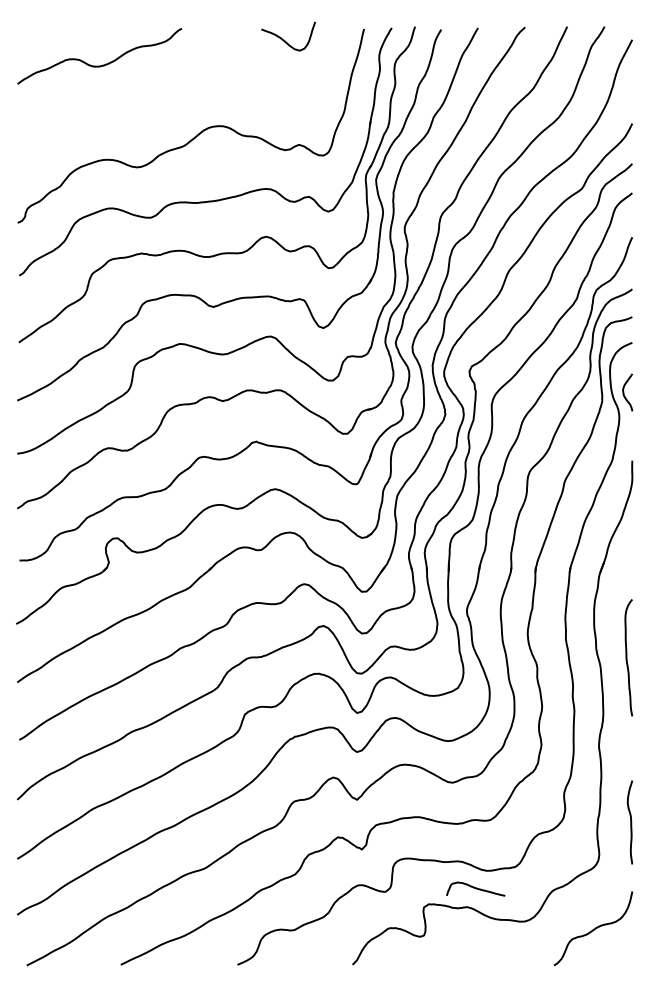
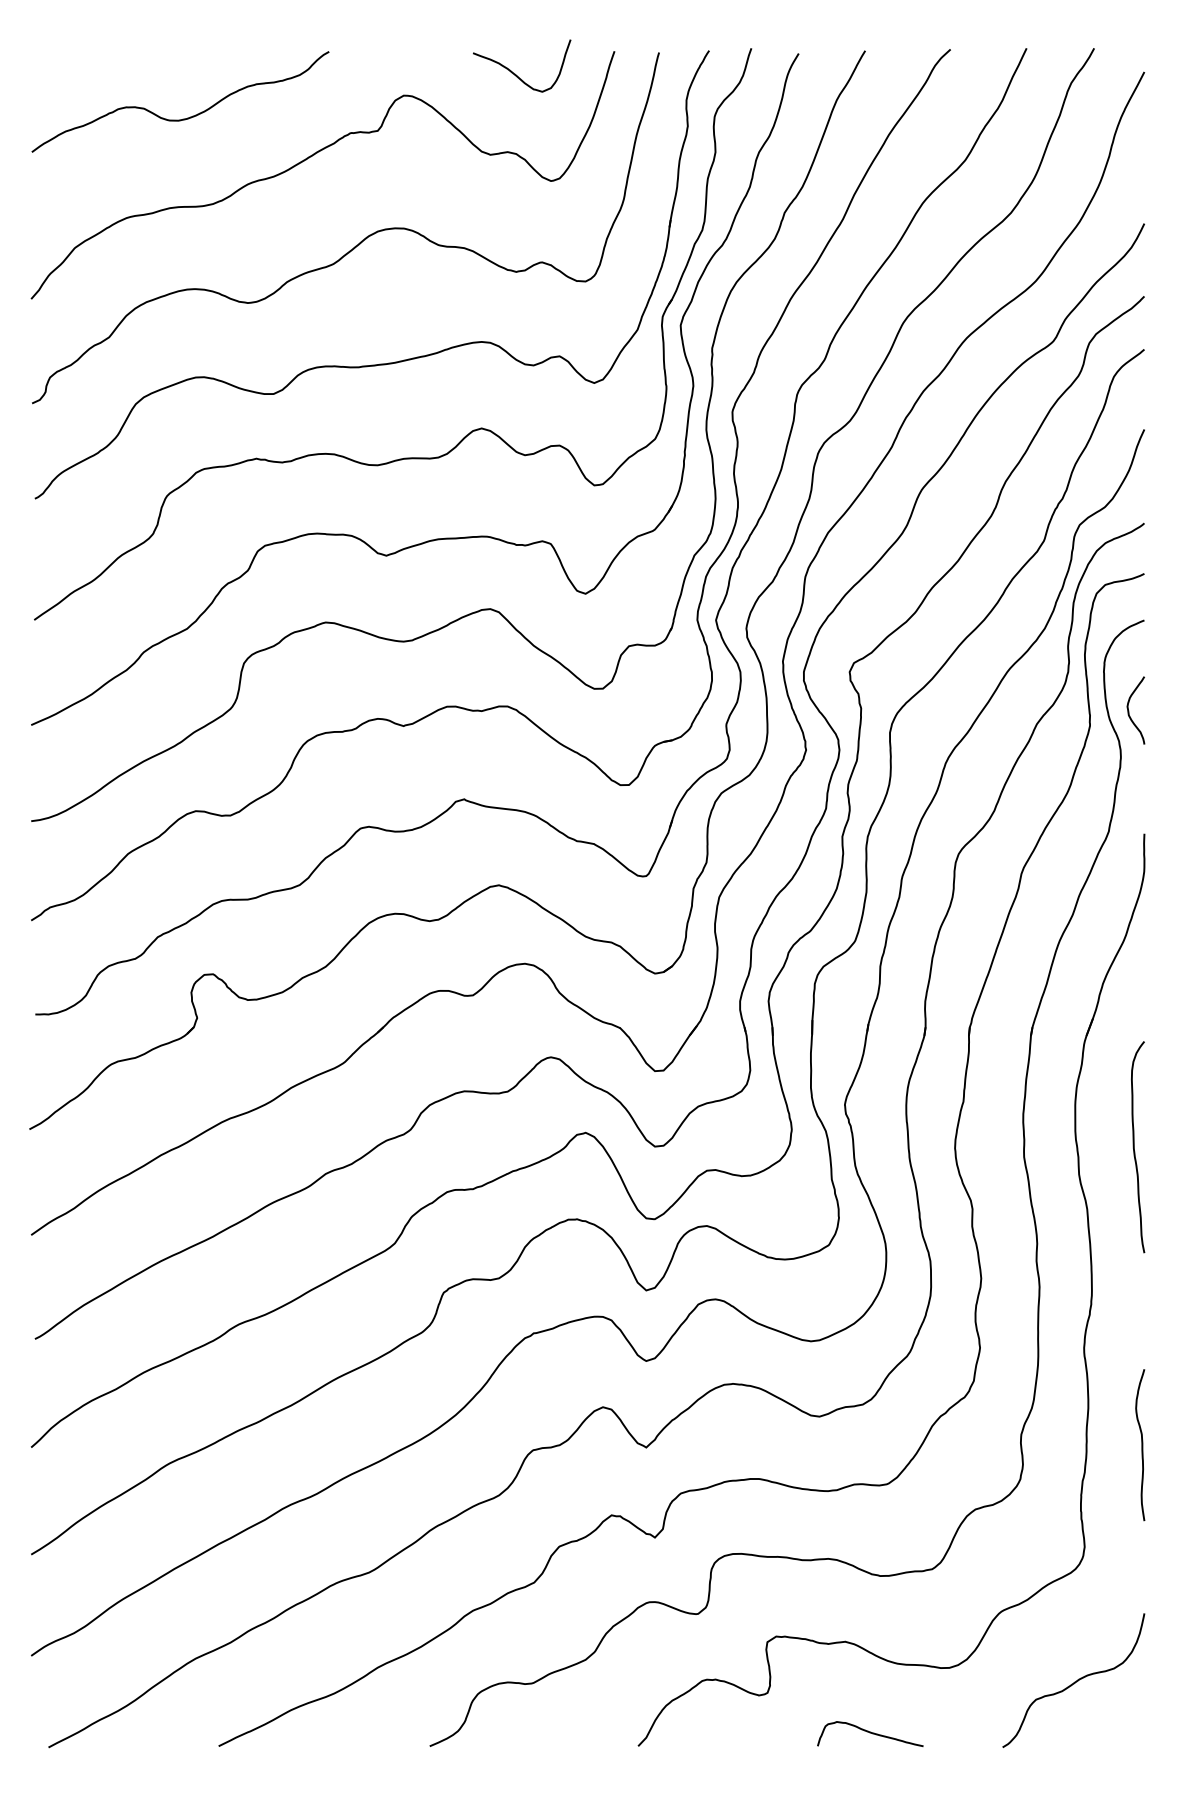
curve: (173, 86) -> (314, 156), added
curve: (627, 657) -> (1135, 1146), moved
curve: (630, 822) -> (1141, 1445), moved
curve: (475, 888) -> (869, 1732), moved

